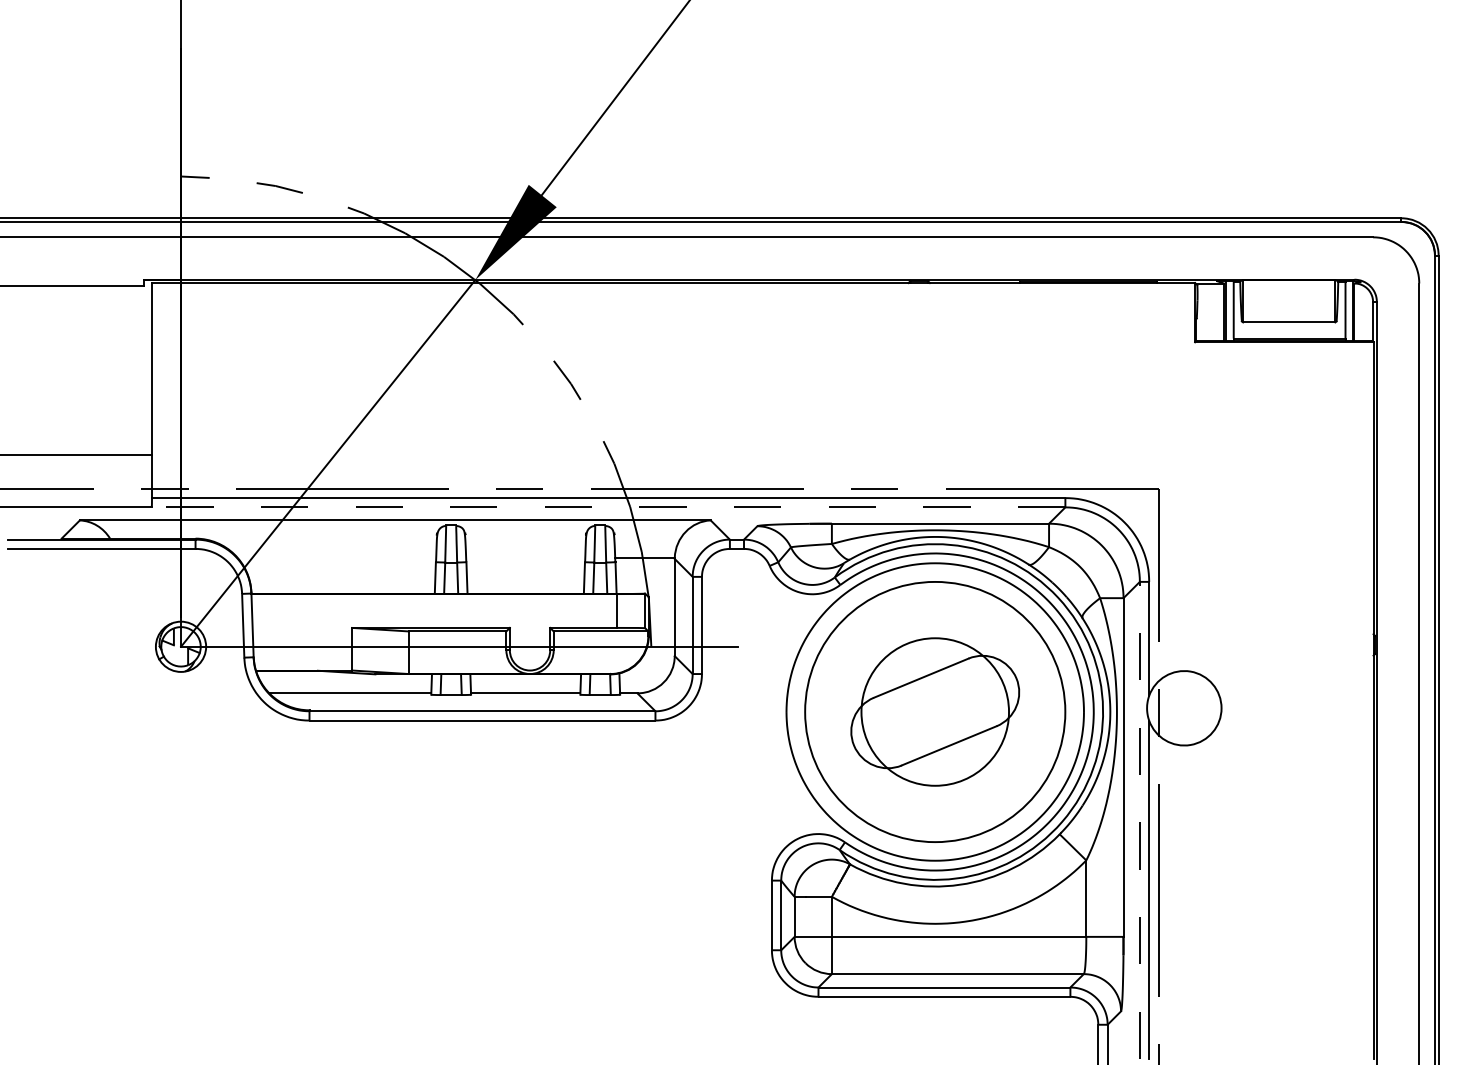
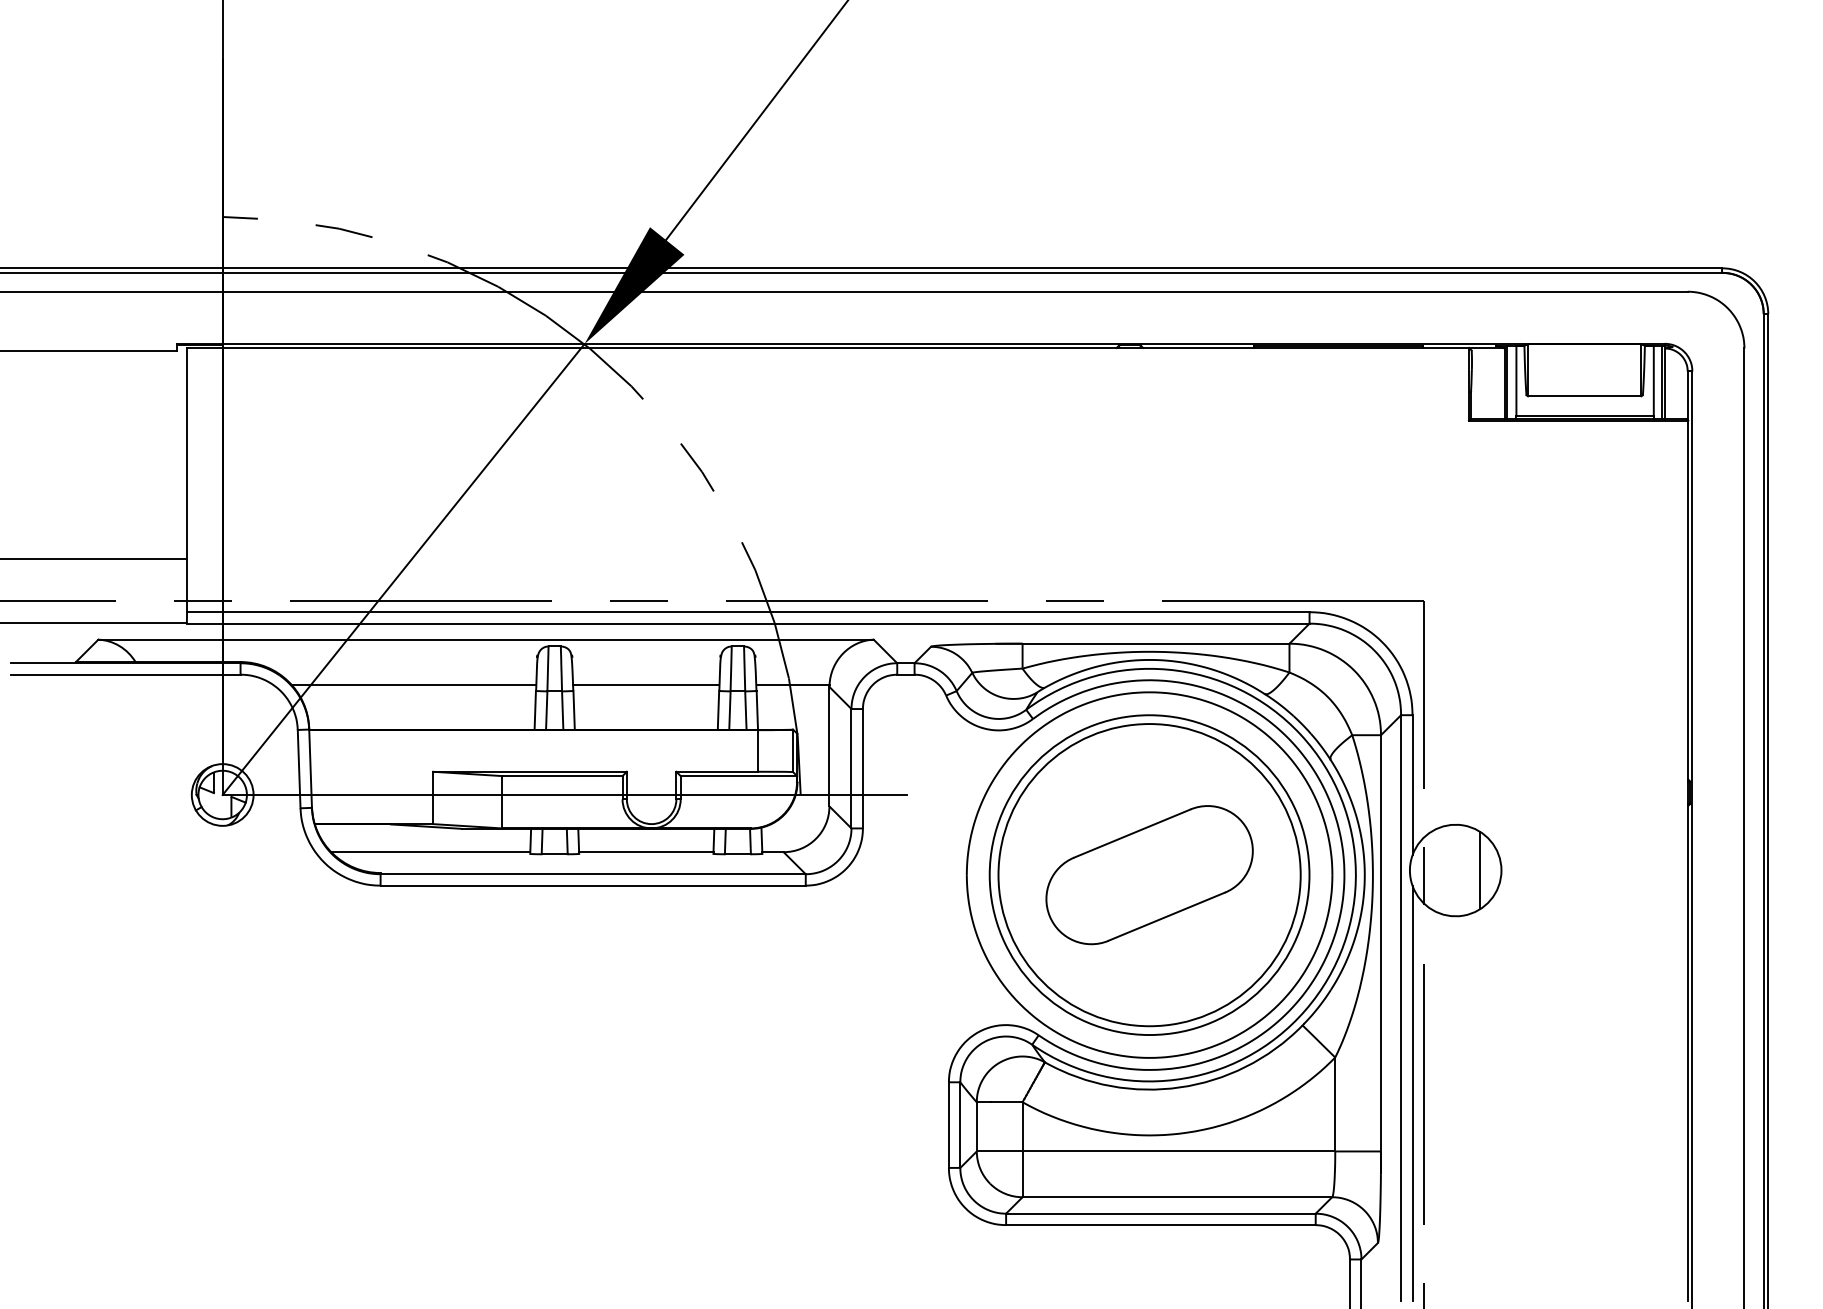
line: (608, 507) -> (747, 623), dashed -> solid
line: (337, 557) -> (414, 685), added
line: (525, 557) -> (646, 685), added
line: (1204, 708) -> (1480, 870), added
circle: (935, 712) -> (1149, 875), size x1.67
line: (1140, 819) -> (1401, 1007), dashed -> solid

